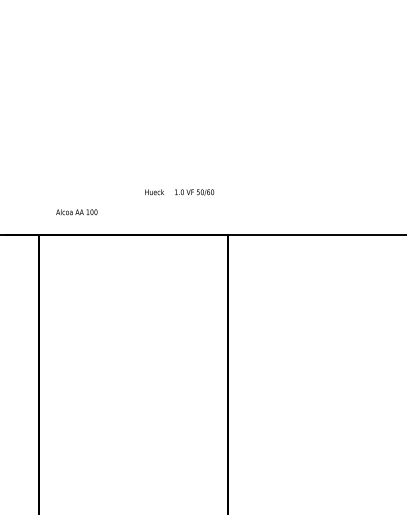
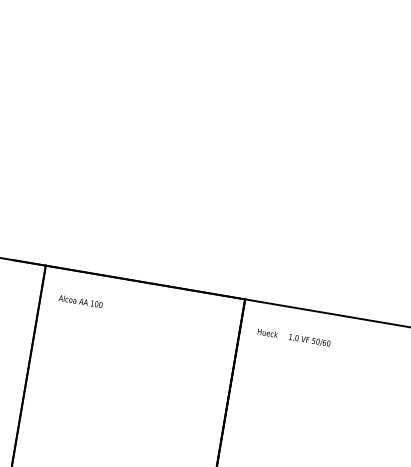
text: (179, 192) -> (293, 337), moved
text: (76, 212) -> (80, 301), moved

